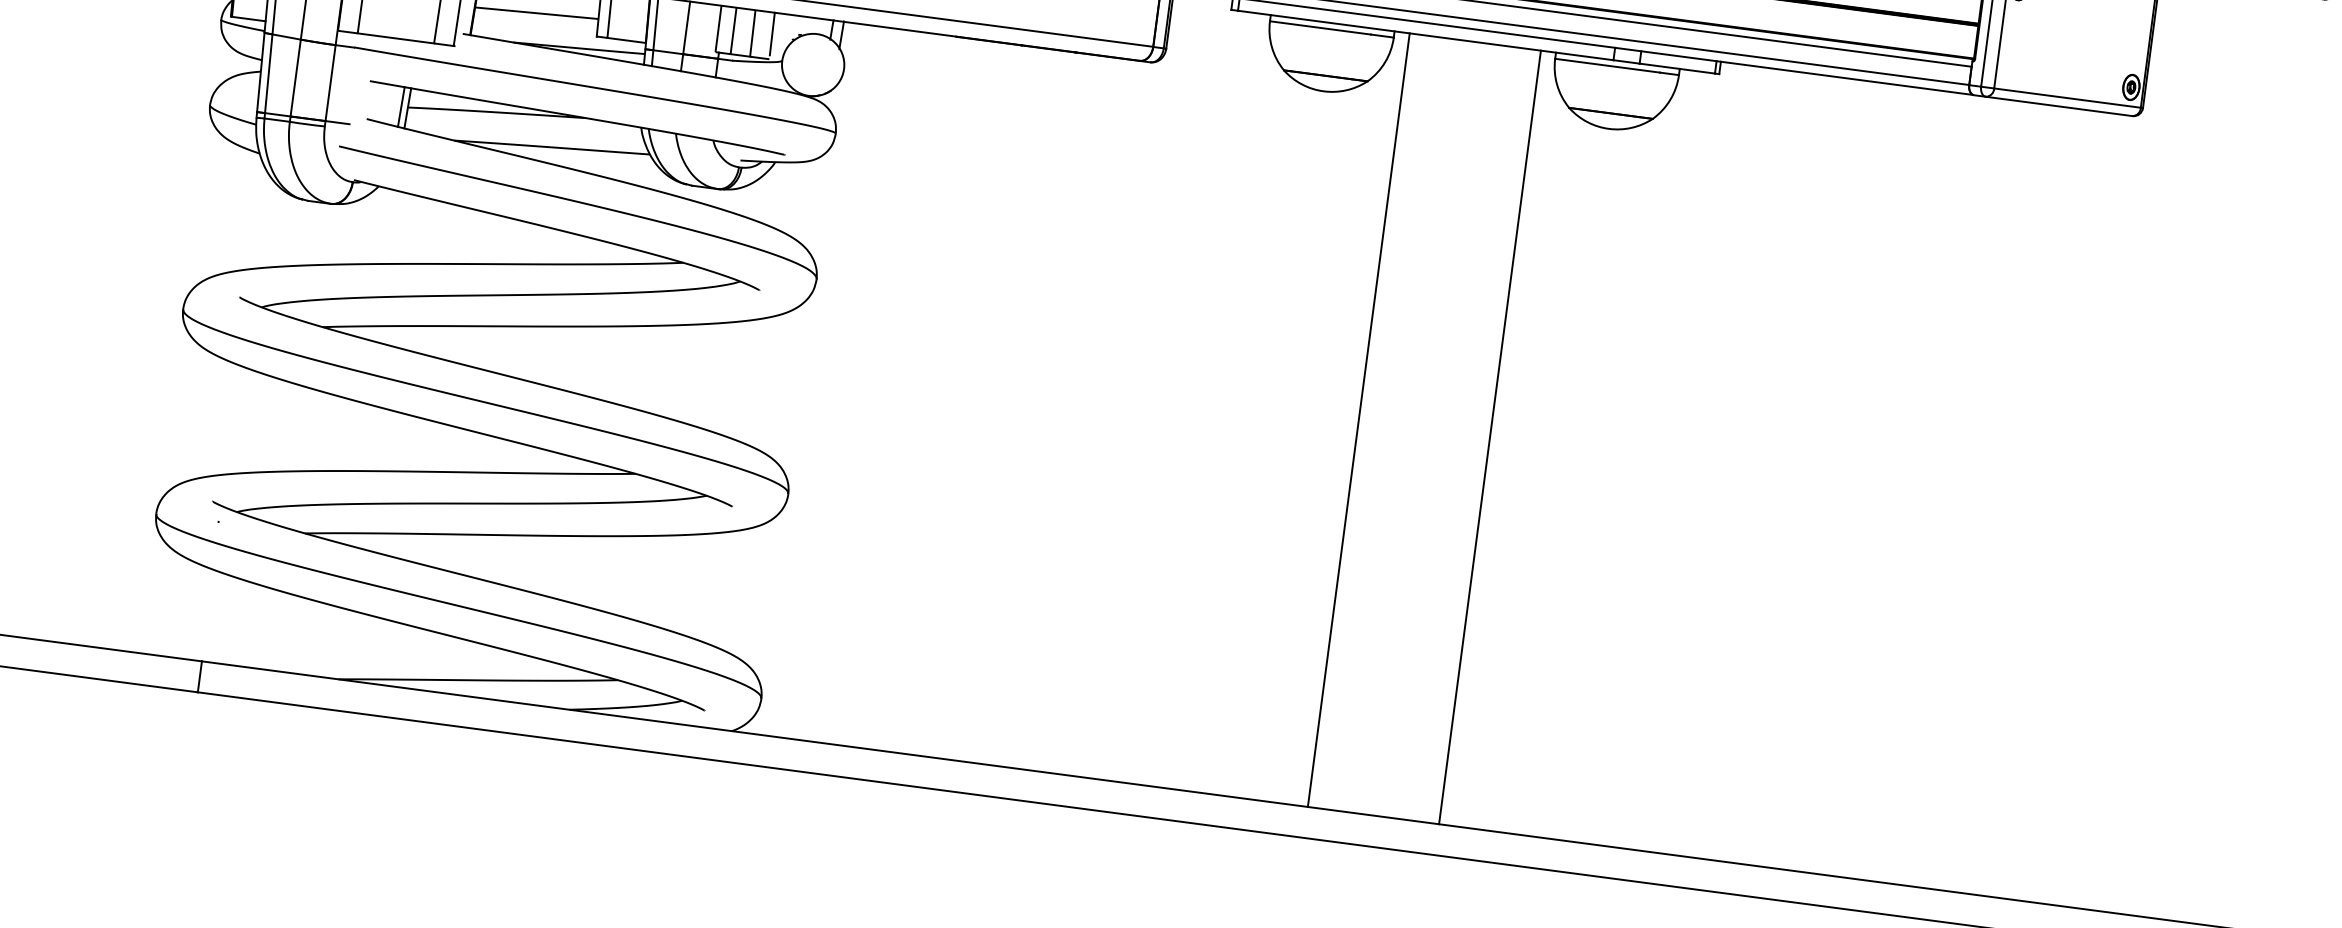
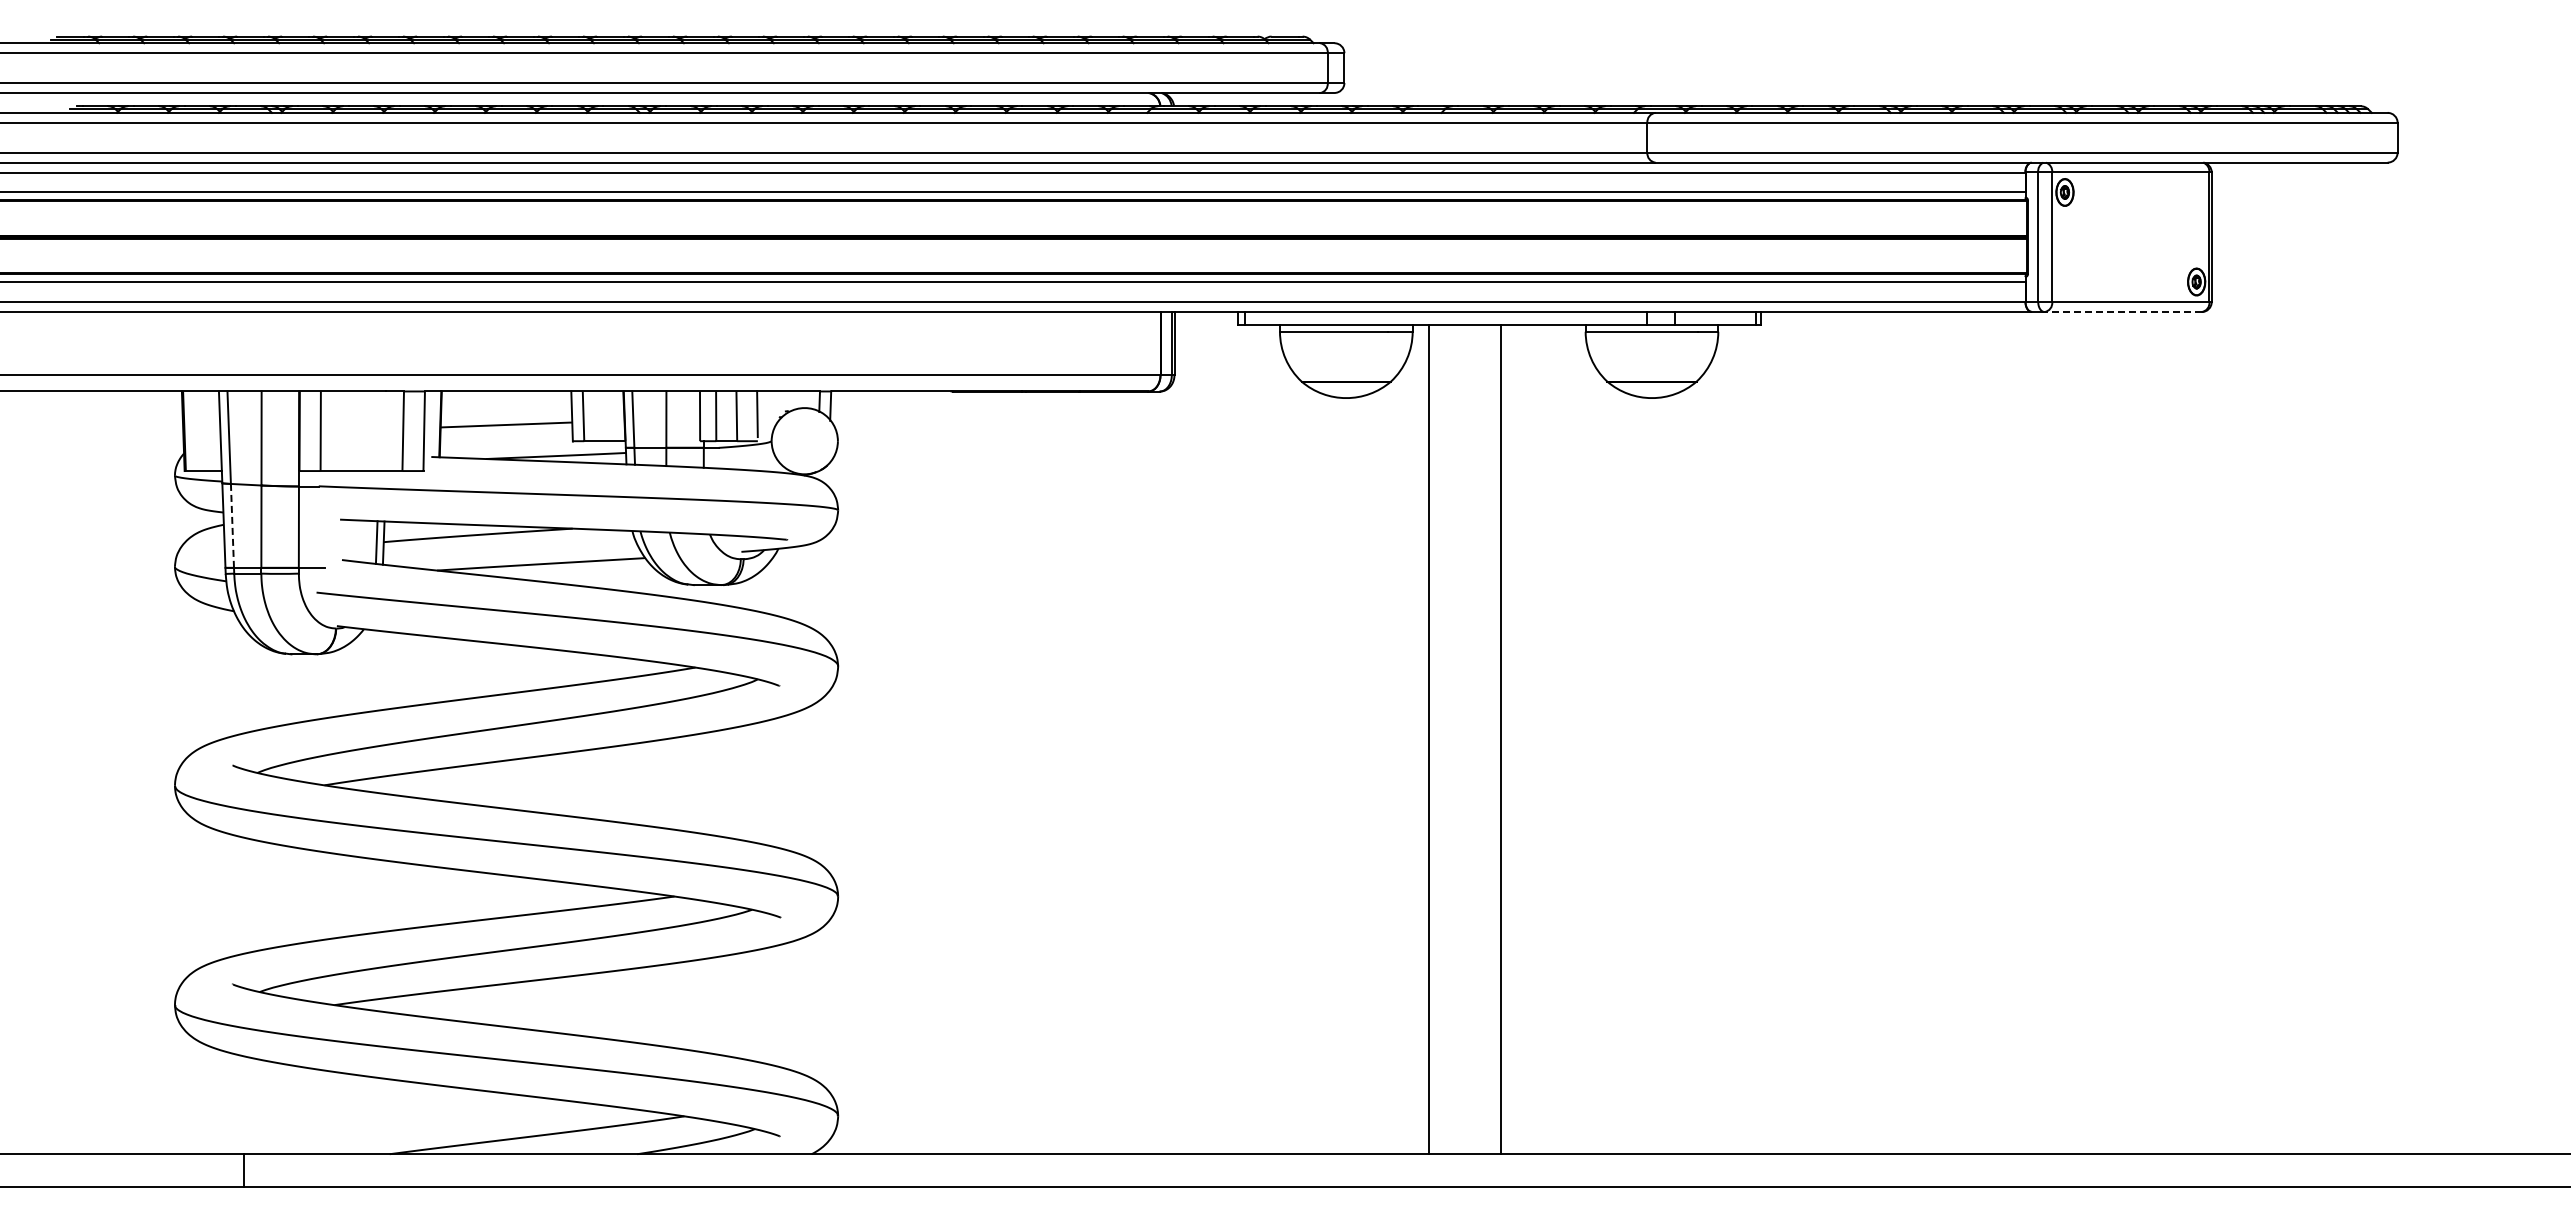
line: (268, 73) -> (232, 525), solid -> dashed
line: (2059, 106) -> (2123, 312), solid -> dashed
line: (1490, 437) -> (1501, 739), moved

